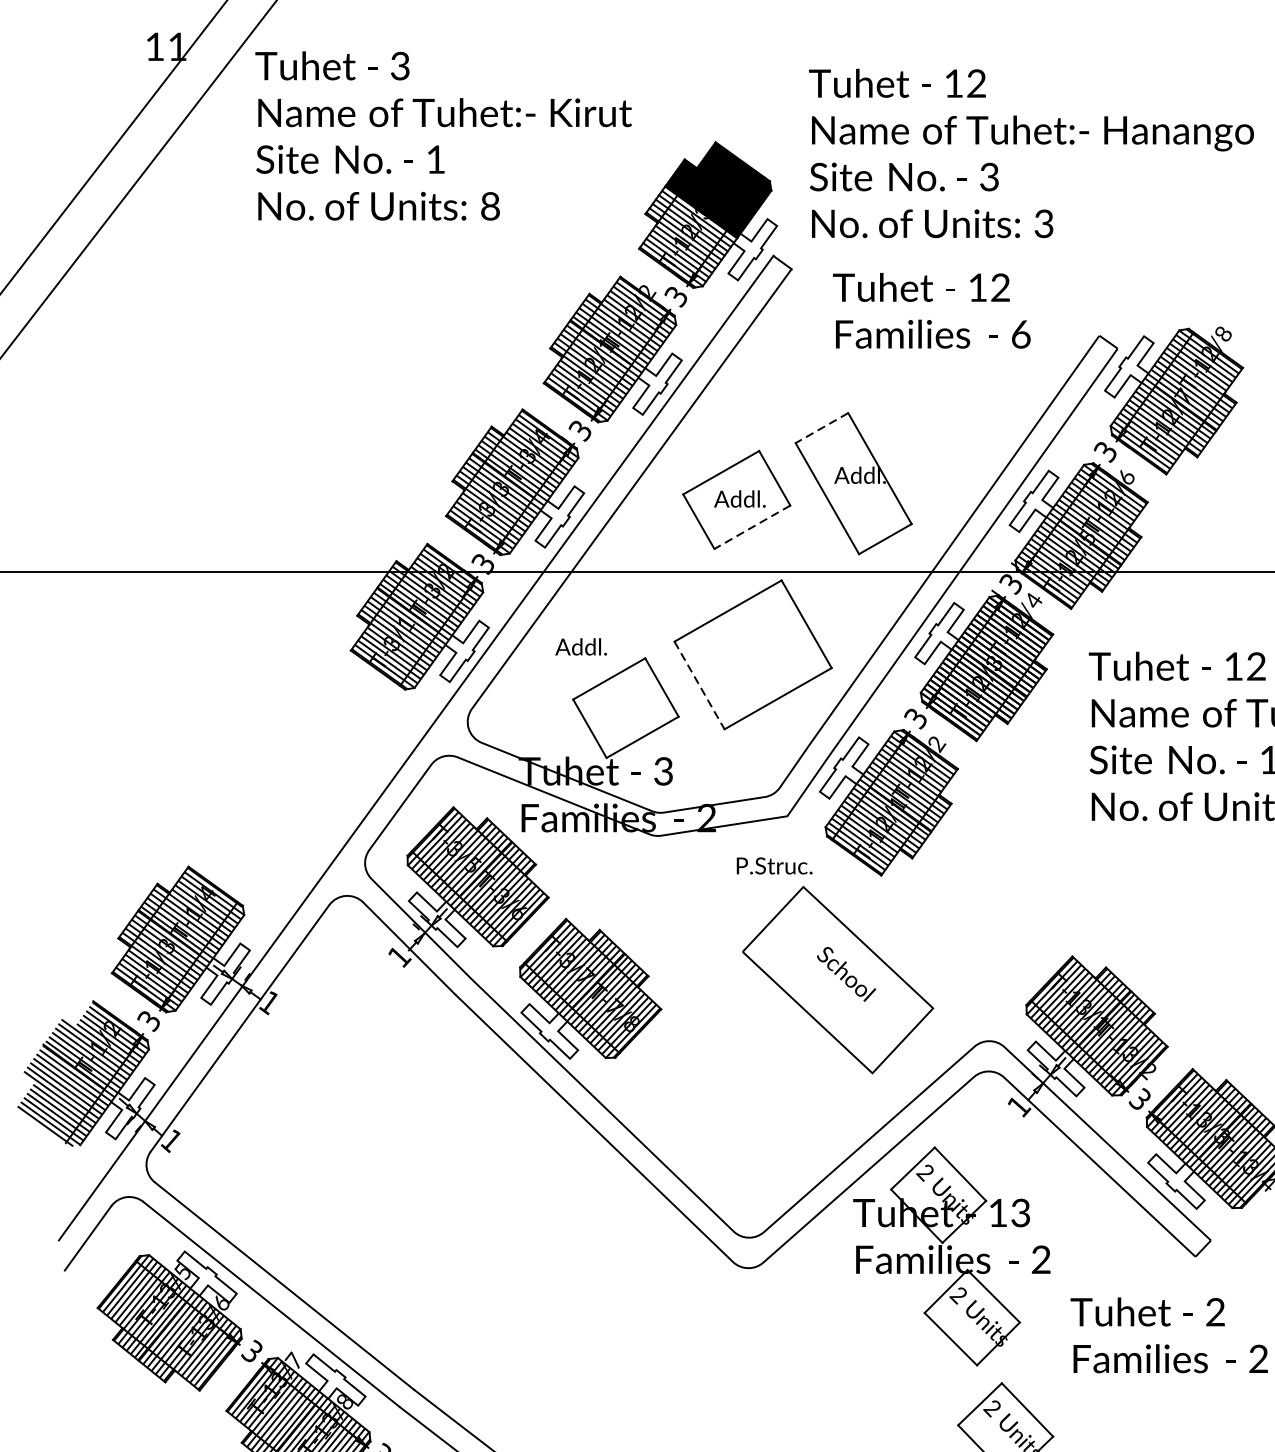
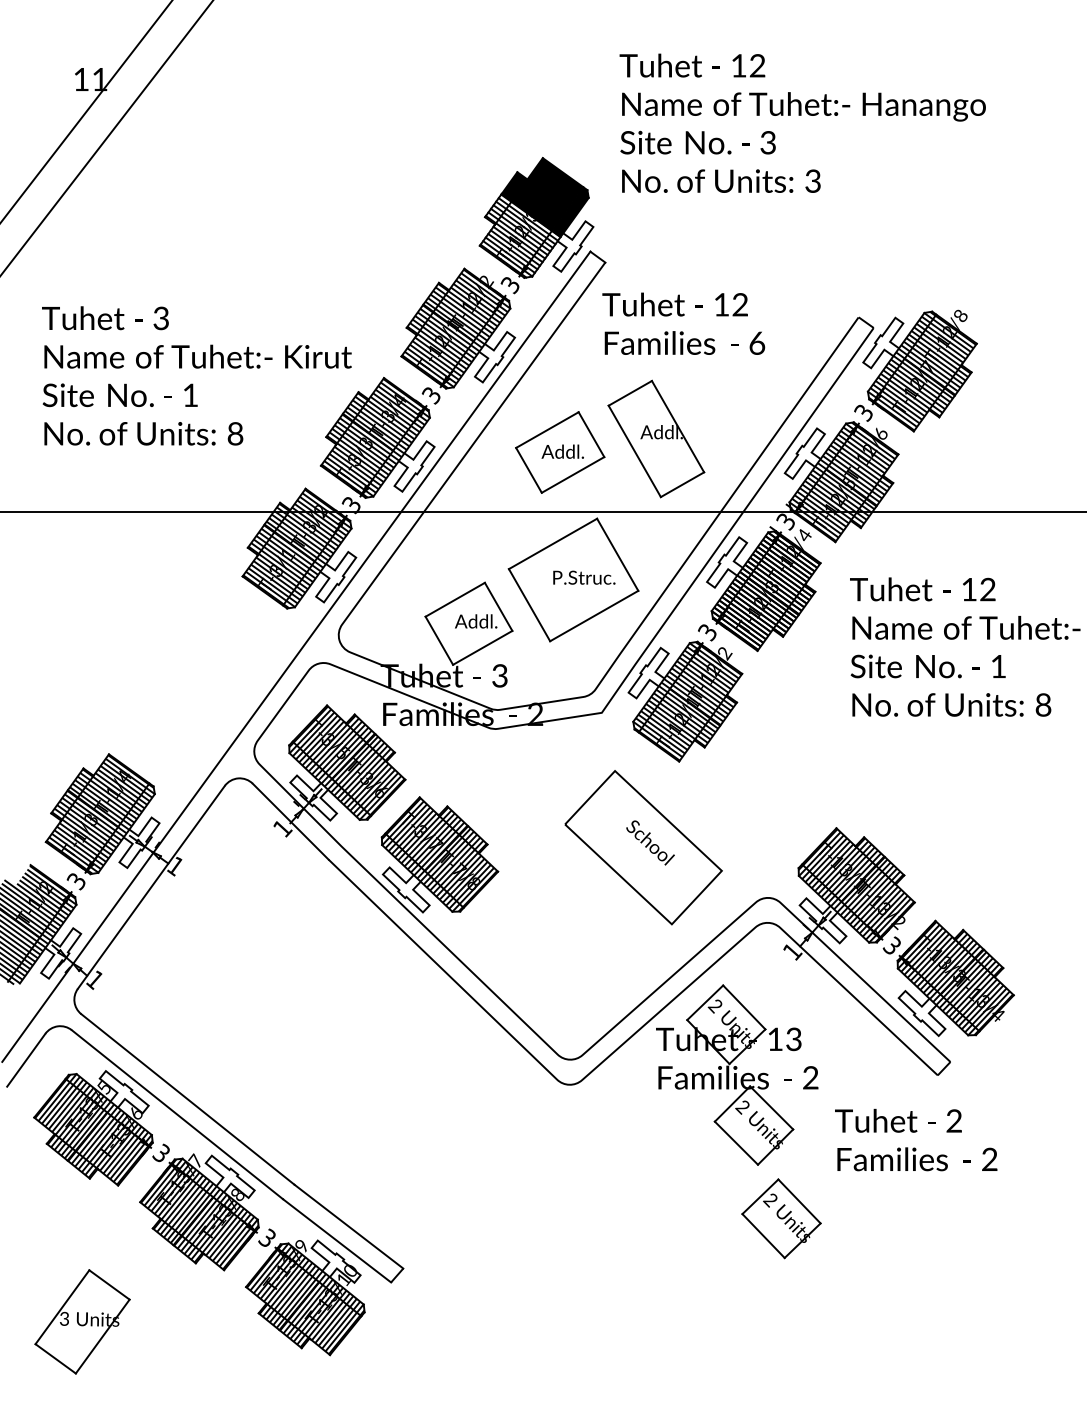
text: (443, 135) -> (196, 375), moved
text: (1031, 152) -> (802, 122), moved
text: (931, 310) -> (683, 323), moved
line: (822, 428) -> (630, 393), dashed -> solid
line: (751, 527) -> (572, 475), dashed -> solid
text: (581, 646) -> (476, 621), moved
line: (699, 685) -> (529, 605), dashed -> solid
text: (774, 865) -> (584, 577), moved

